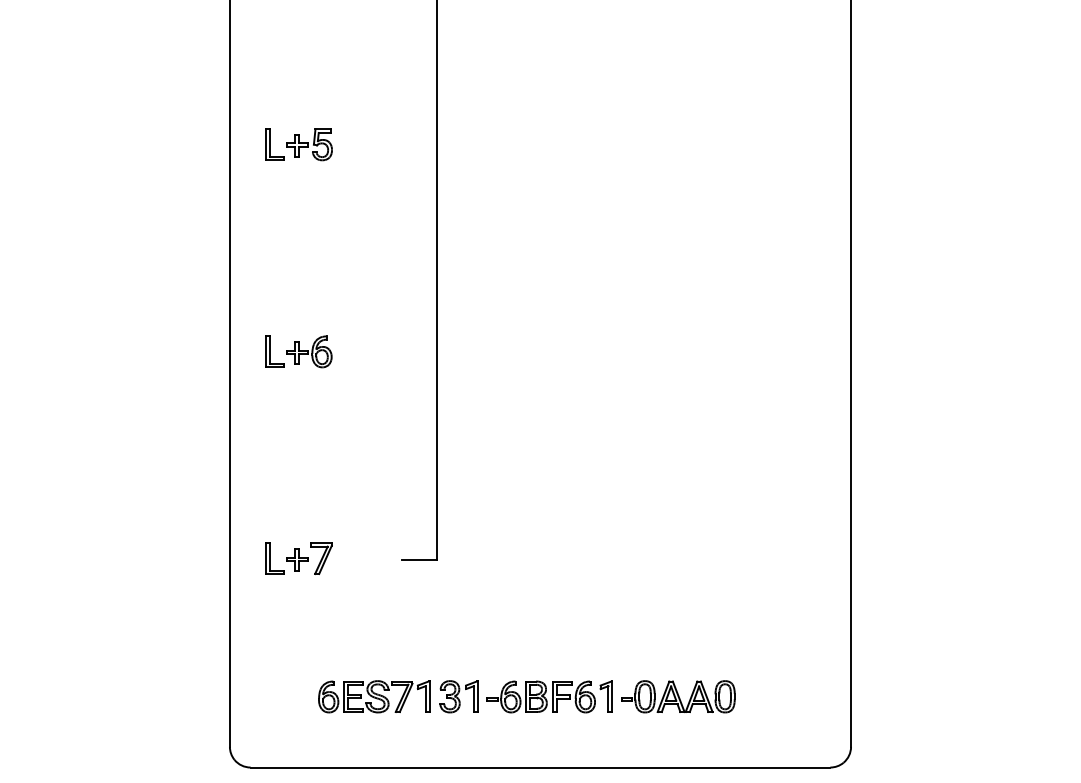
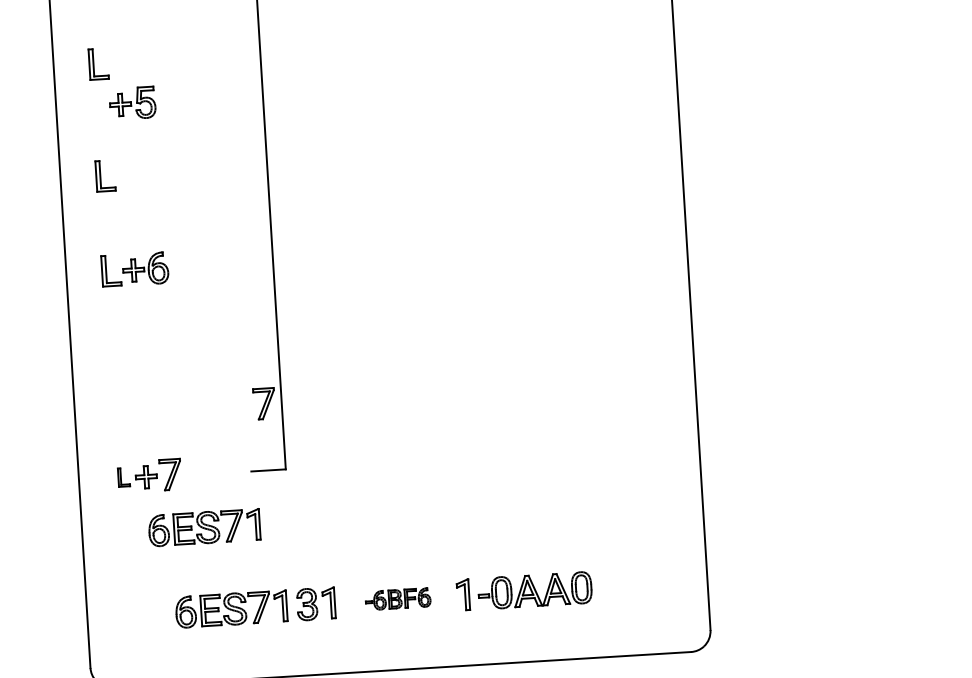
part: (309, 144) -> (132, 103), moved
part: (274, 256) -> (105, 175), added
part: (419, 493) -> (264, 403), added
part: (274, 558) -> (123, 477), size x0.6
part: (352, 613) -> (204, 527), added
part: (540, 696) -> (397, 598), size x0.6

